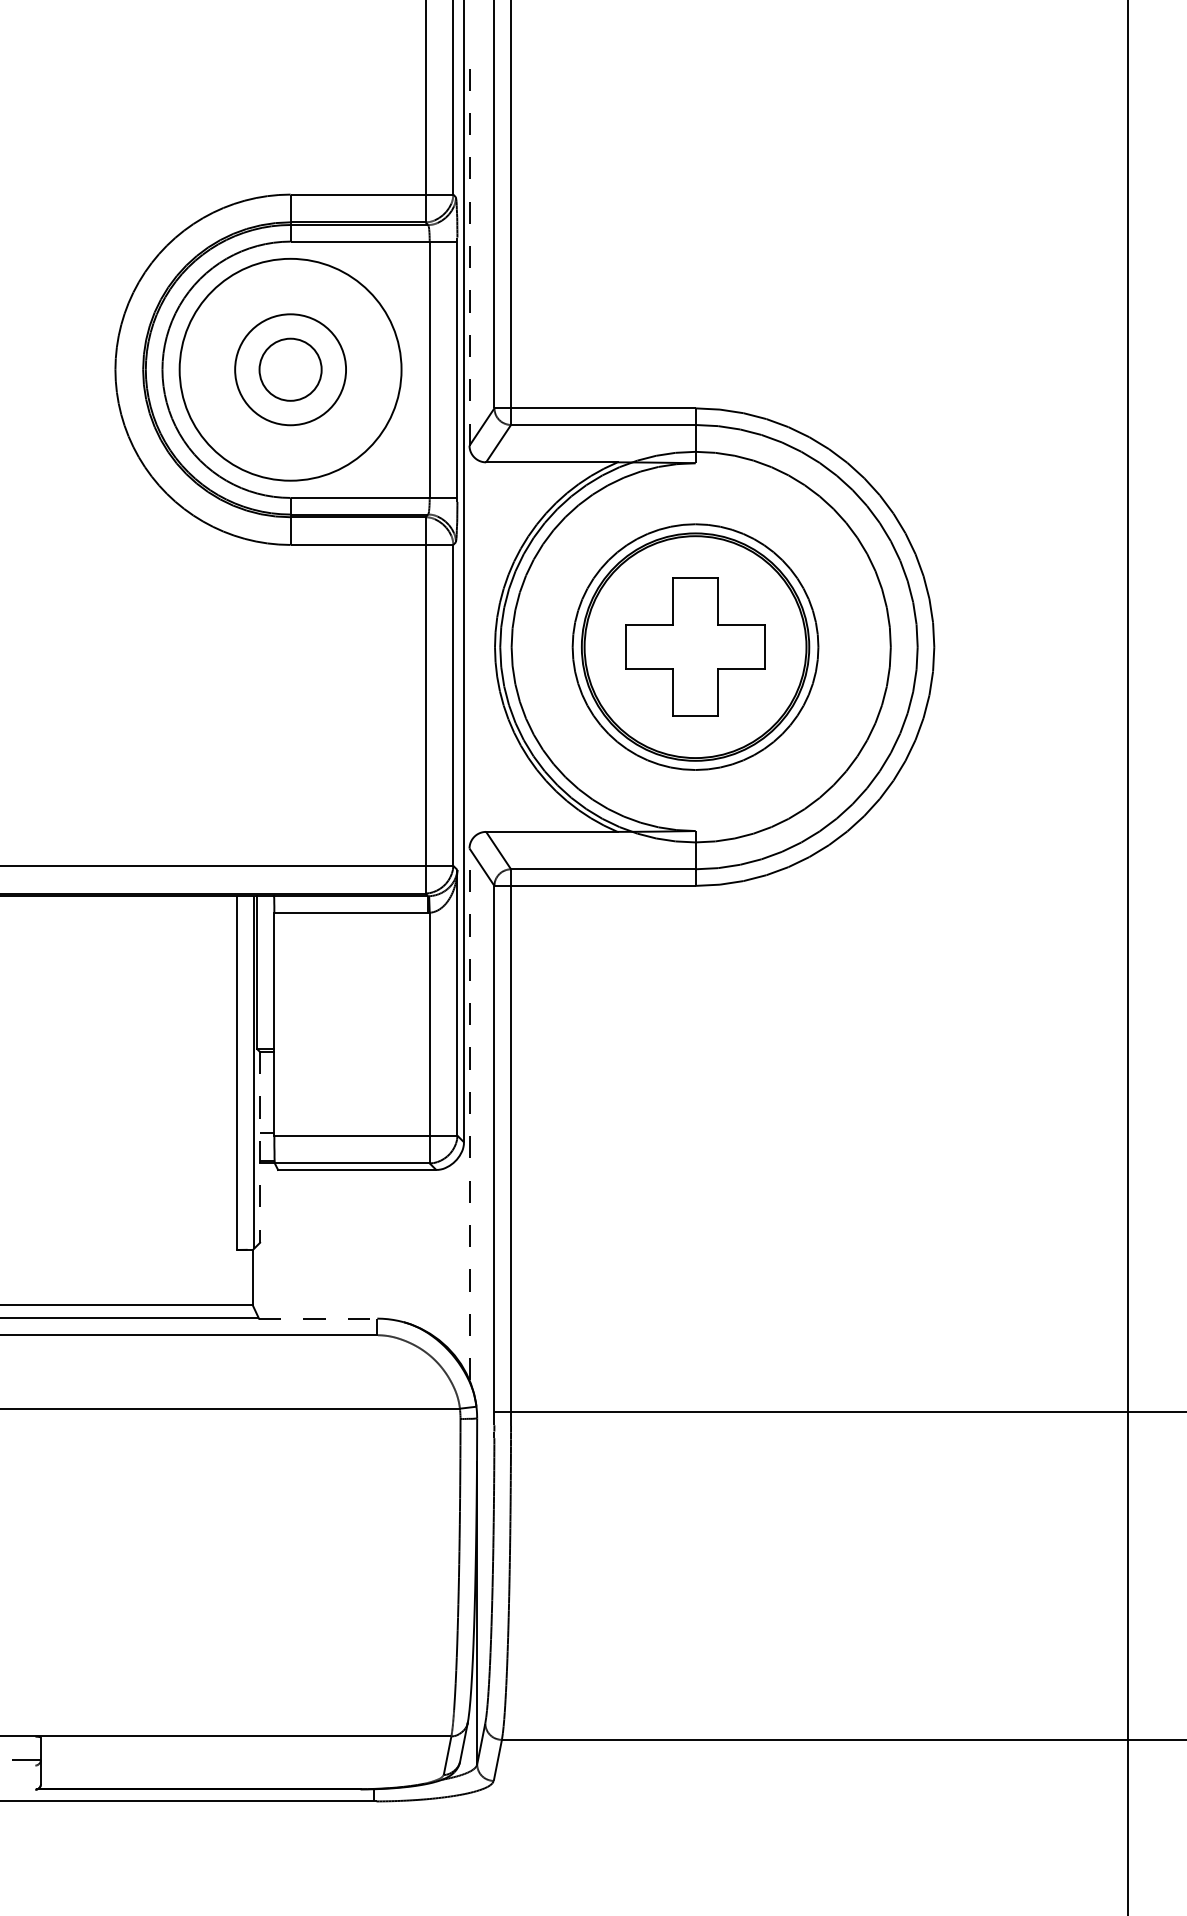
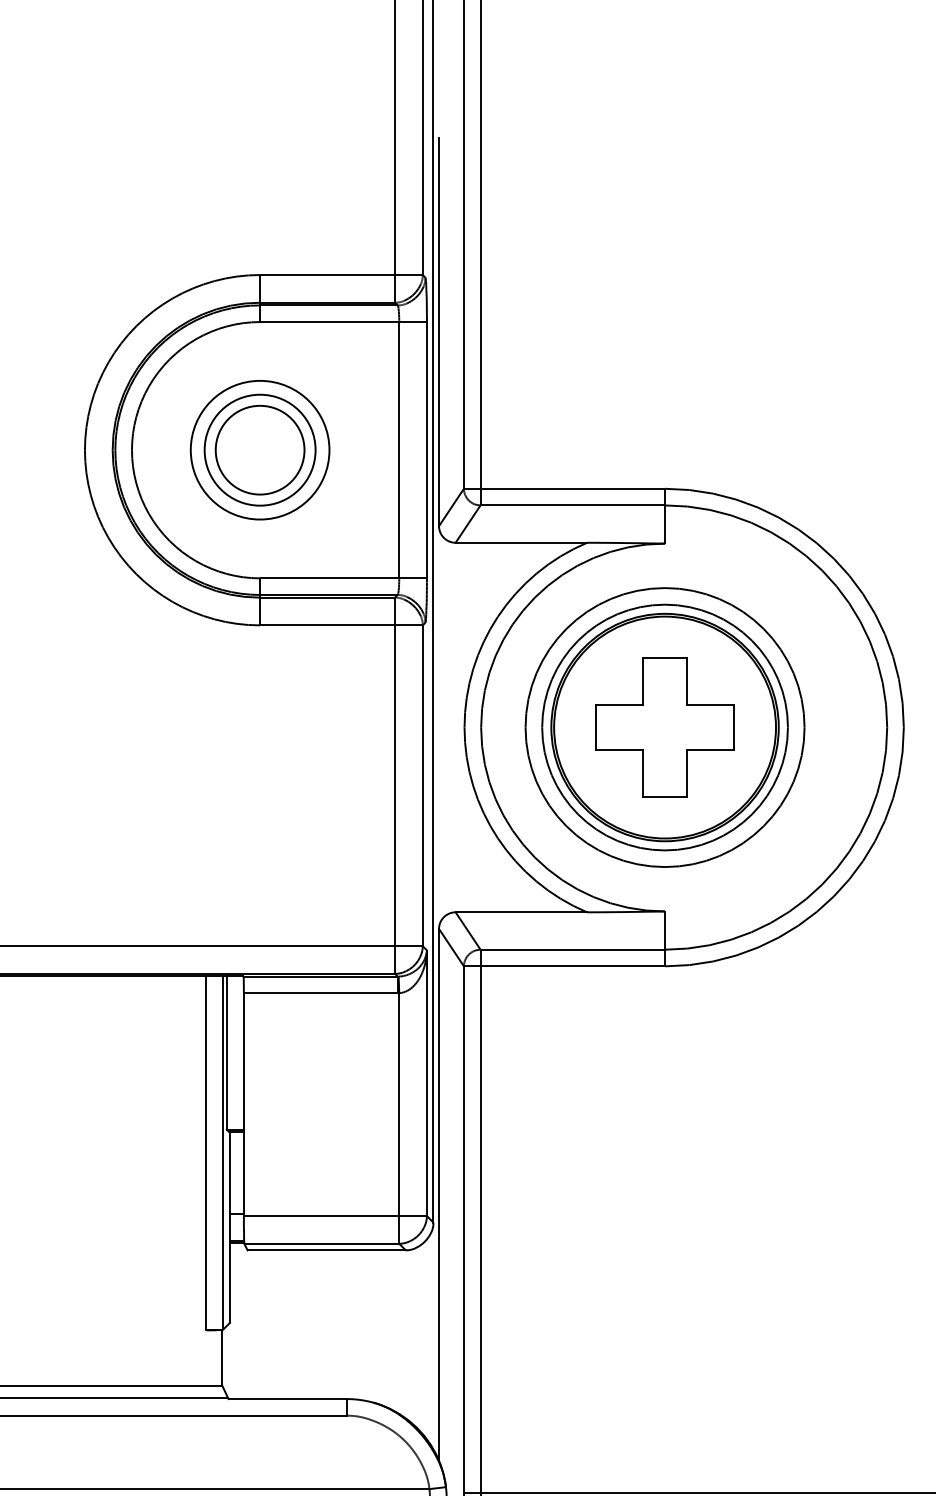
line: (469, 251) -> (439, 331), dashed -> solid
circle: (290, 369) -> (260, 449), size x0.62
circle: (290, 369) -> (260, 449), size x1.43
circle: (695, 646) -> (665, 726), size x0.71
line: (469, 1114) -> (439, 1194), dashed -> solid
line: (260, 1147) -> (230, 1227), dashed -> solid
line: (318, 1318) -> (288, 1398), dashed -> solid

